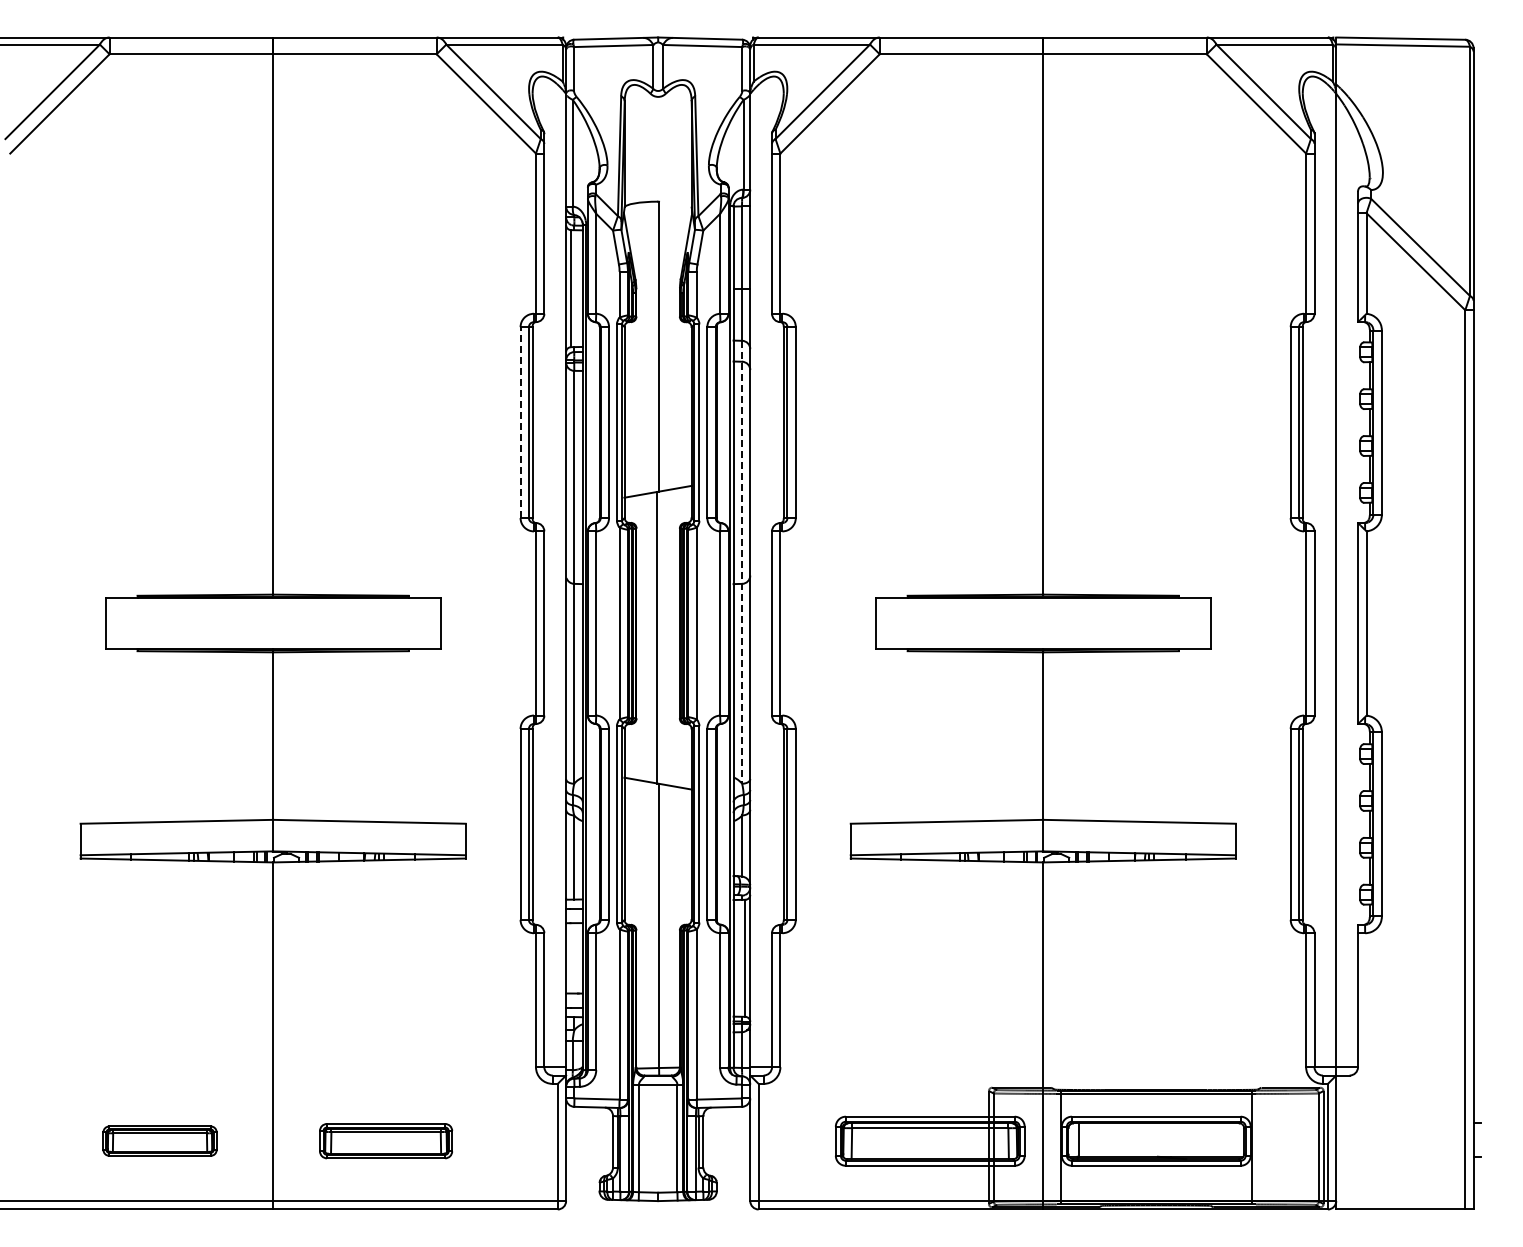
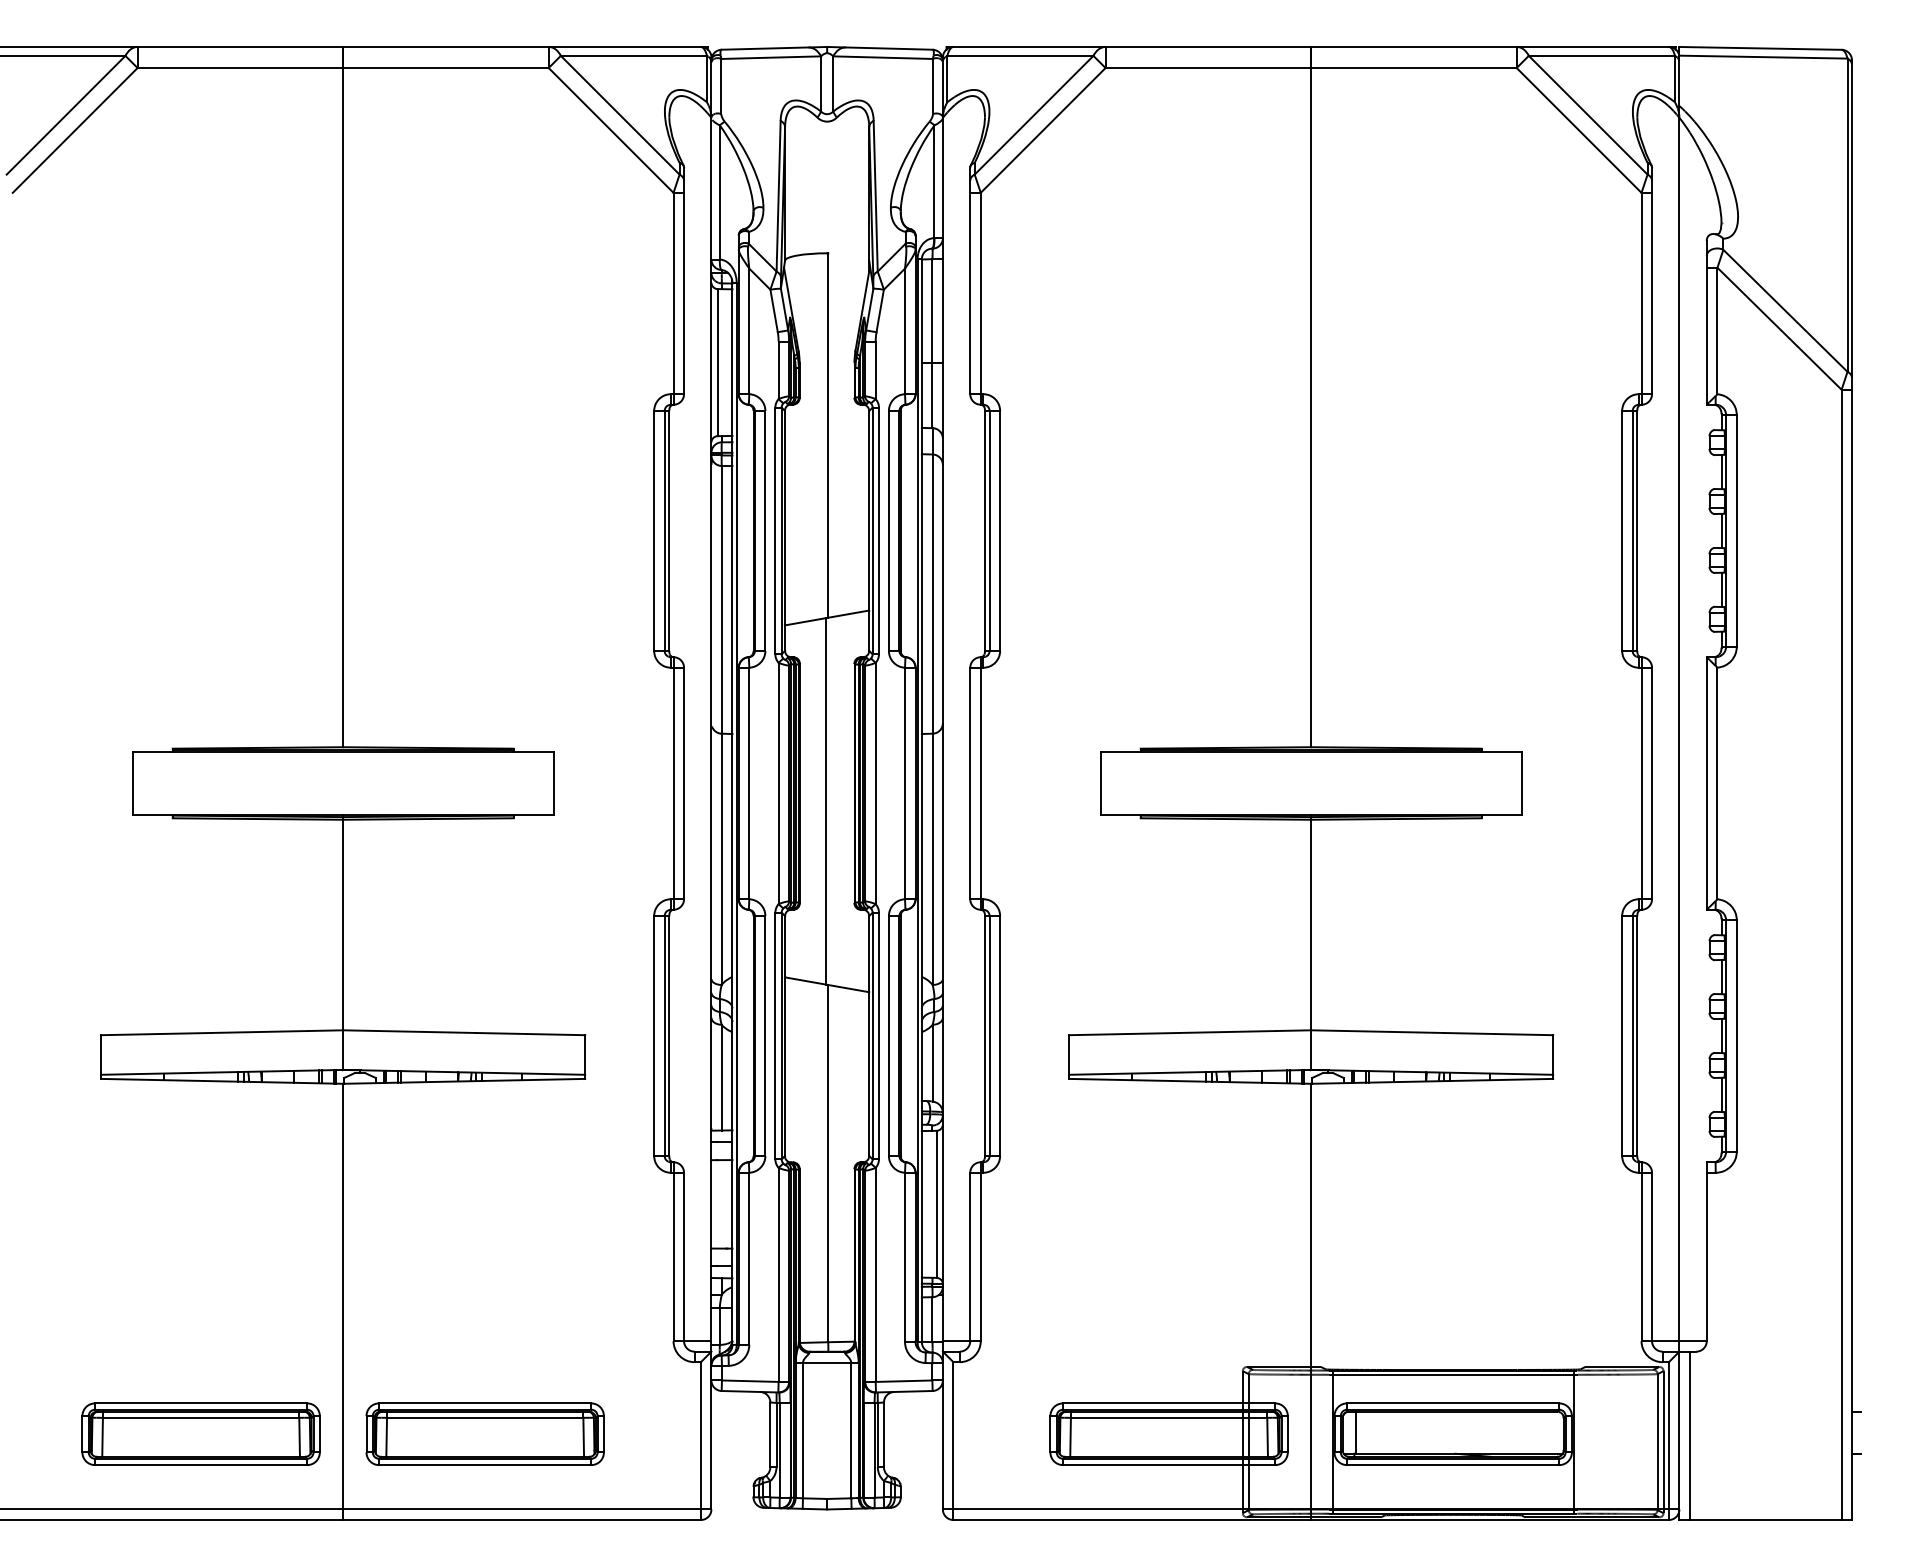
line: (520, 422) -> (654, 530), dashed -> solid
line: (742, 562) -> (933, 706), dashed -> solid
part: (159, 1140) -> (200, 1433), size x1.67
part: (385, 1140) -> (484, 1433), size x1.43
line: (1344, 1142) -> (1689, 1435), added

